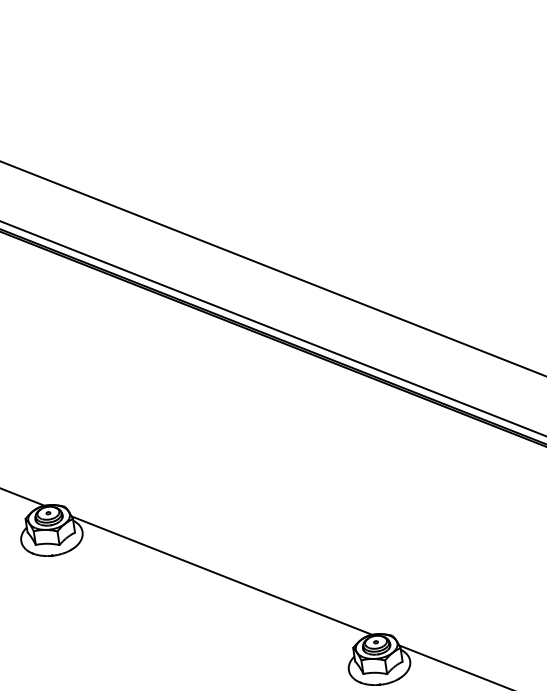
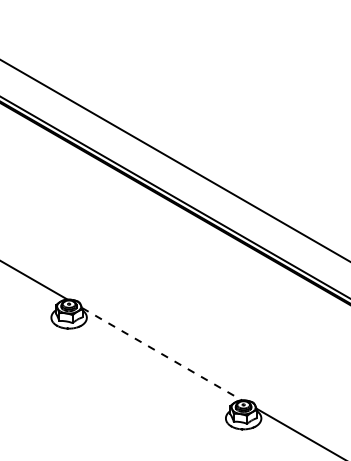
line: (222, 576) -> (162, 354), solid -> dashed

